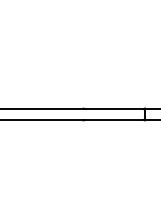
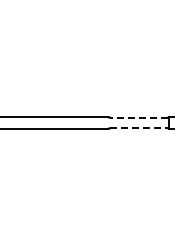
line: (115, 109) -> (139, 117), solid -> dashed
line: (115, 120) -> (139, 128), solid -> dashed

